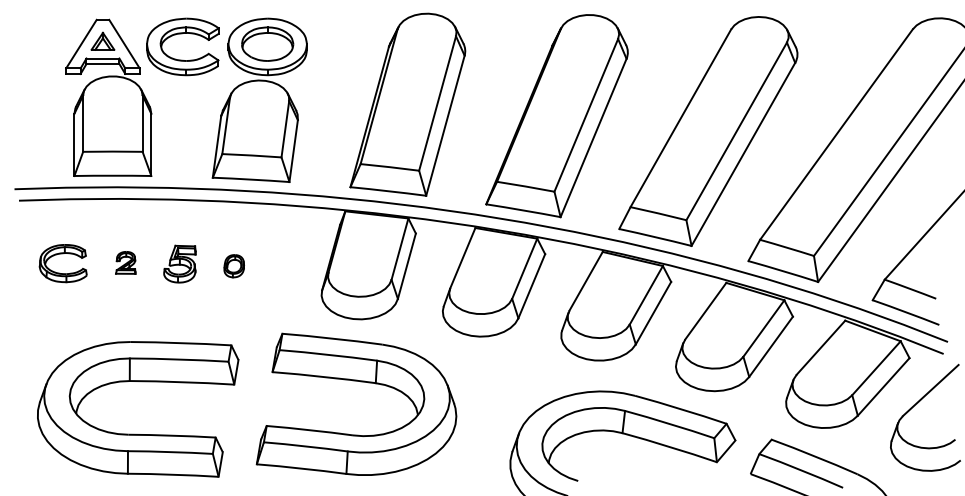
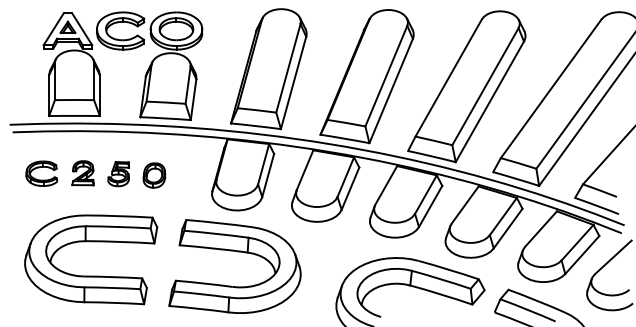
part: (125, 263) -> (82, 173), size x1.67
part: (234, 266) -> (154, 175), size x1.67
part: (138, 433) -> (91, 275), moved

